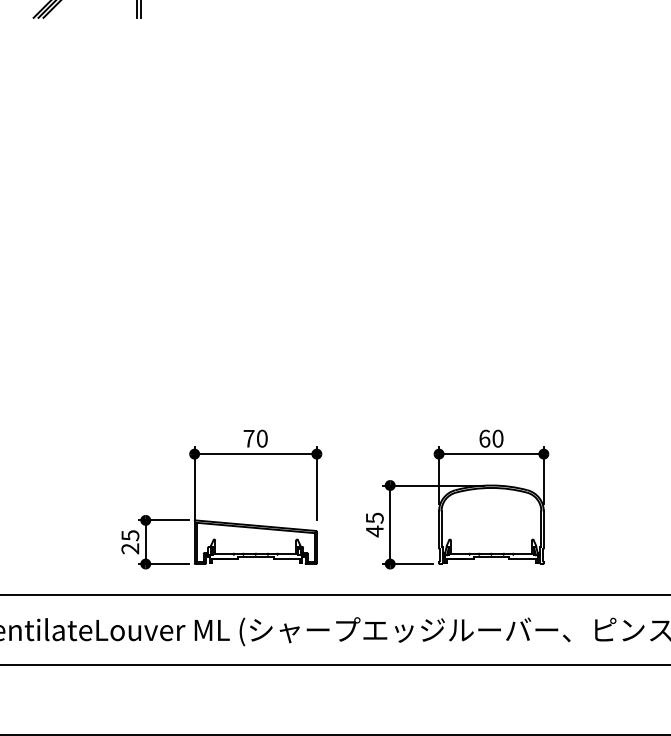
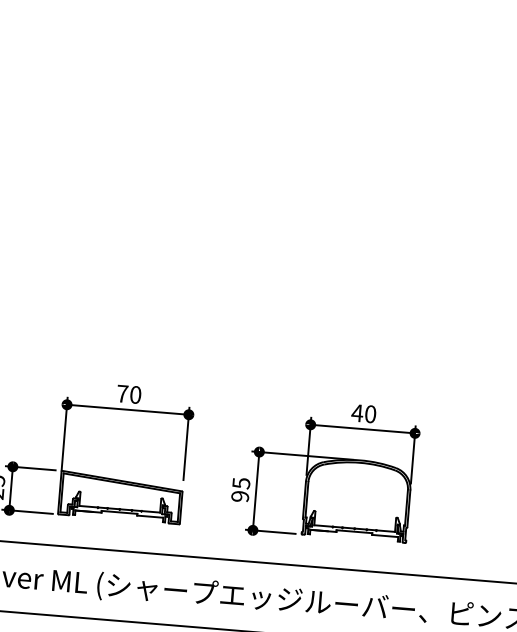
text: (484, 438) -> (357, 412), 60 -> 40
text: (374, 531) -> (239, 496), 45 -> 95

